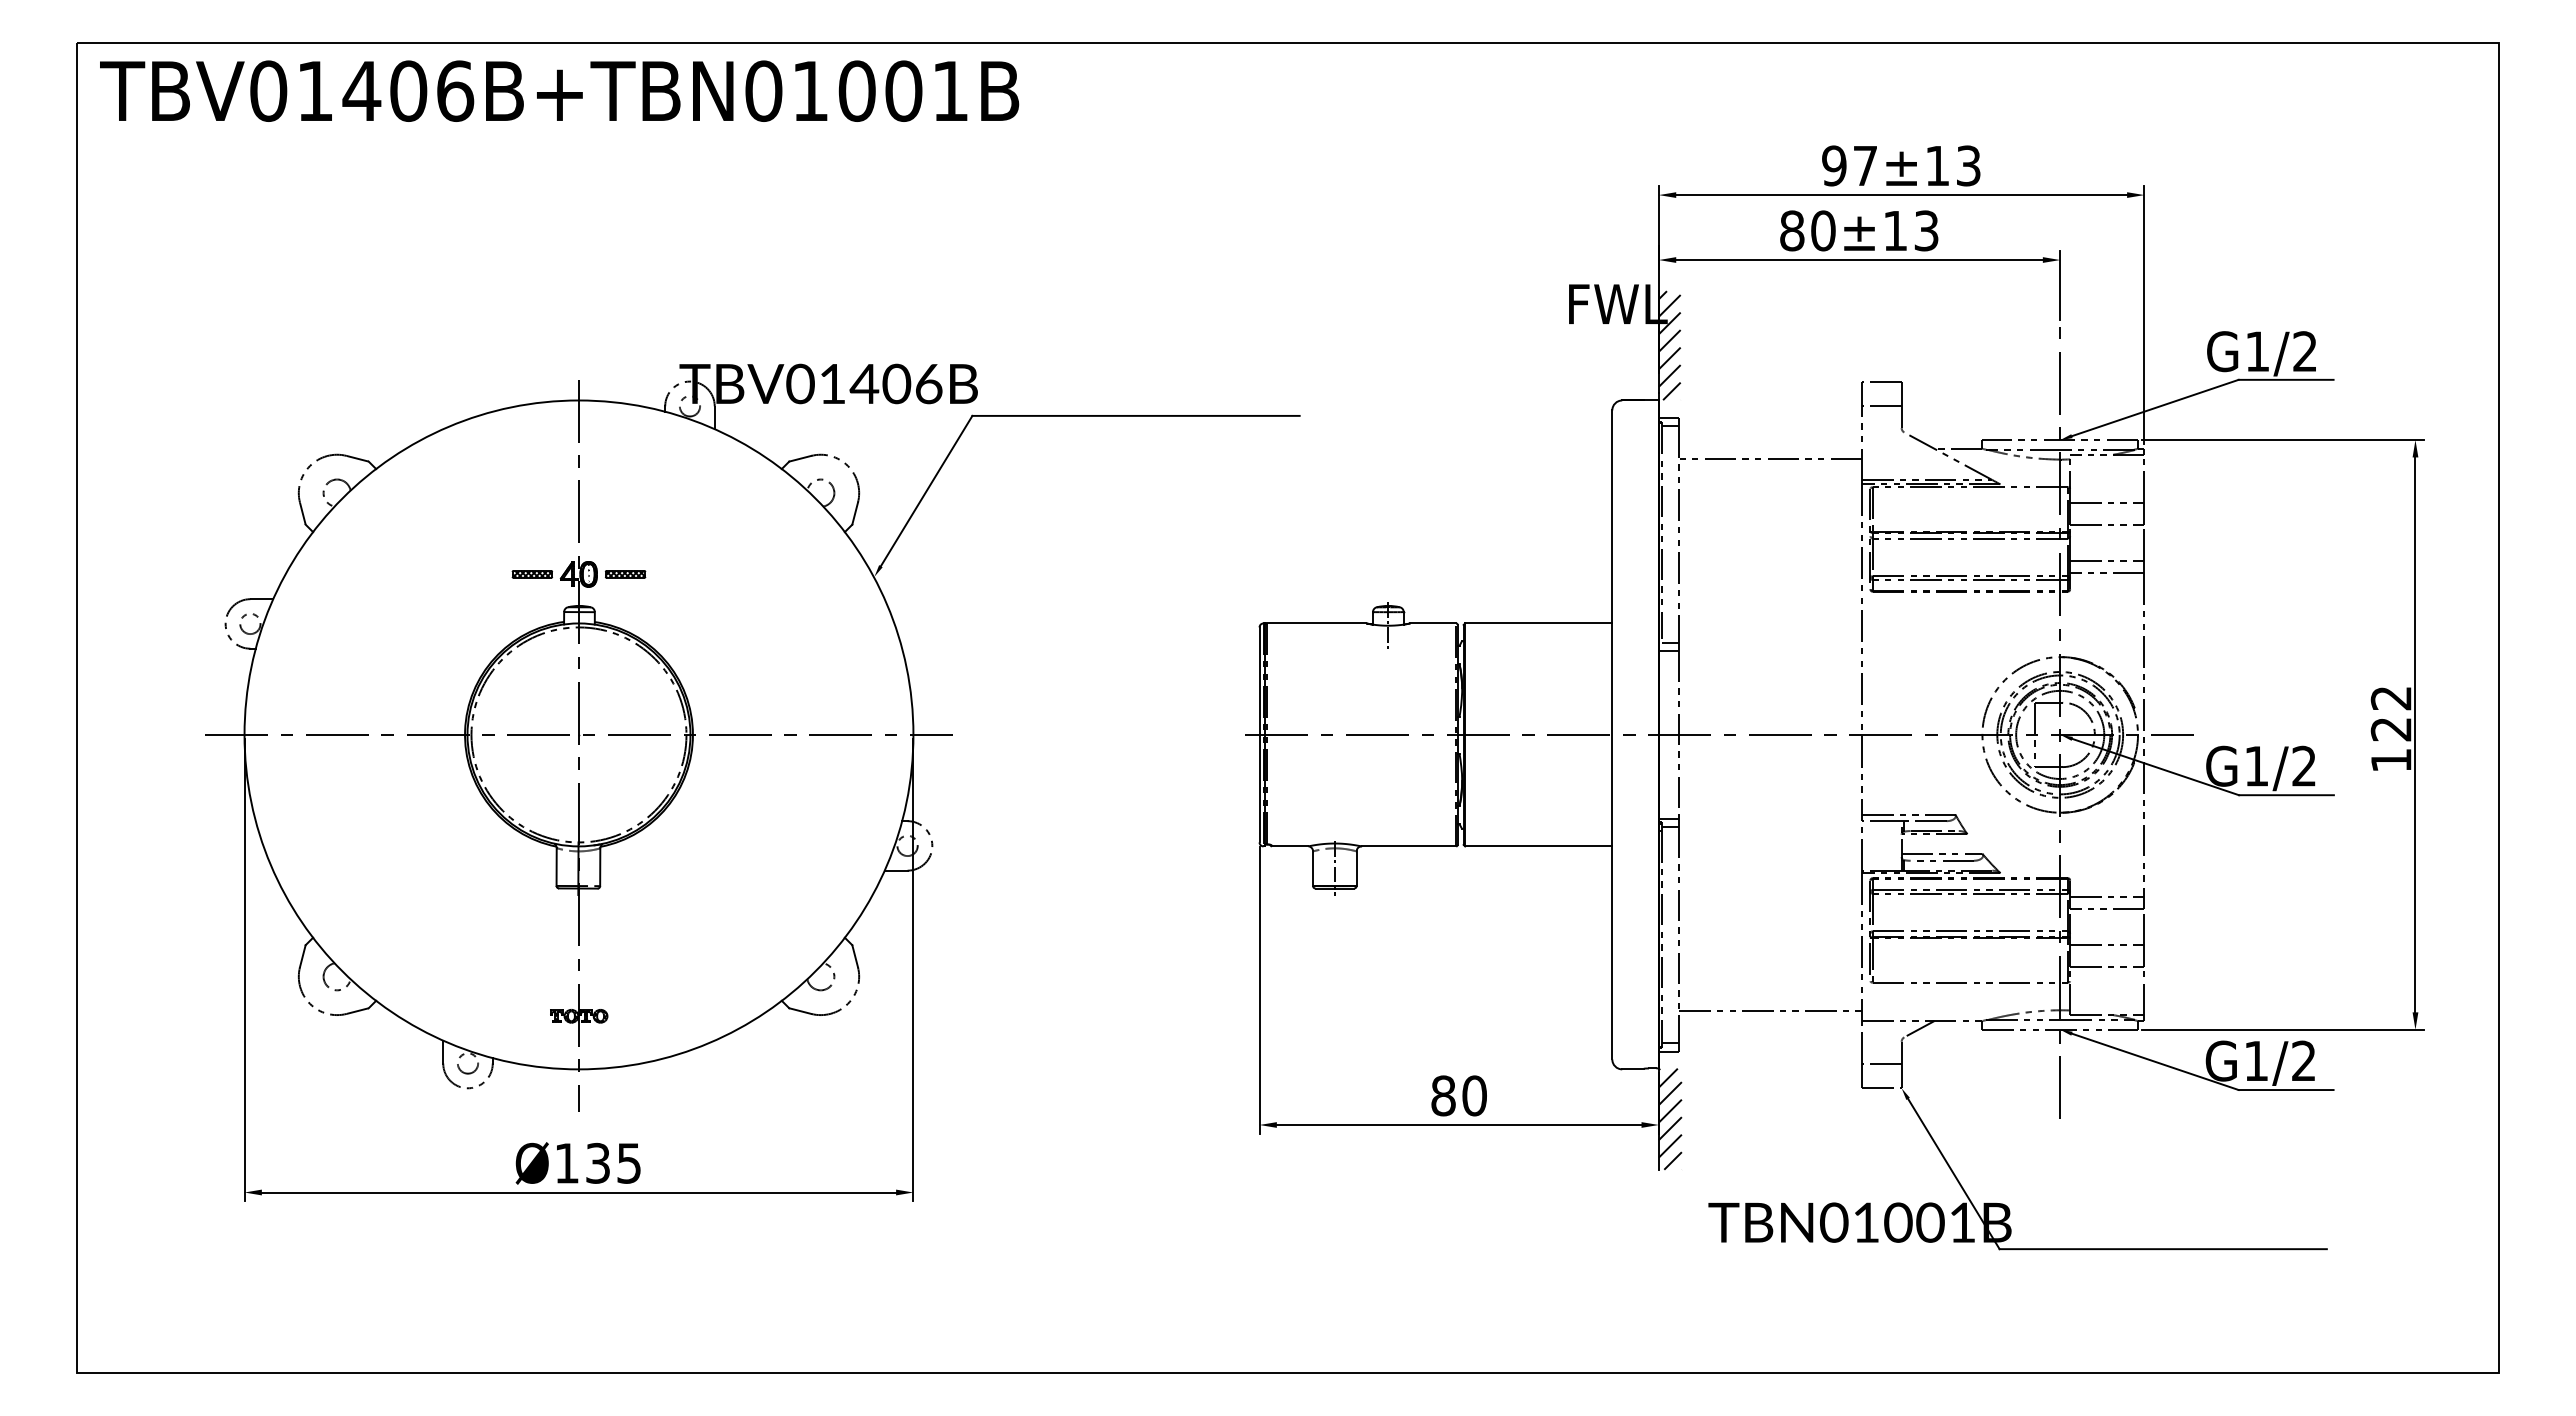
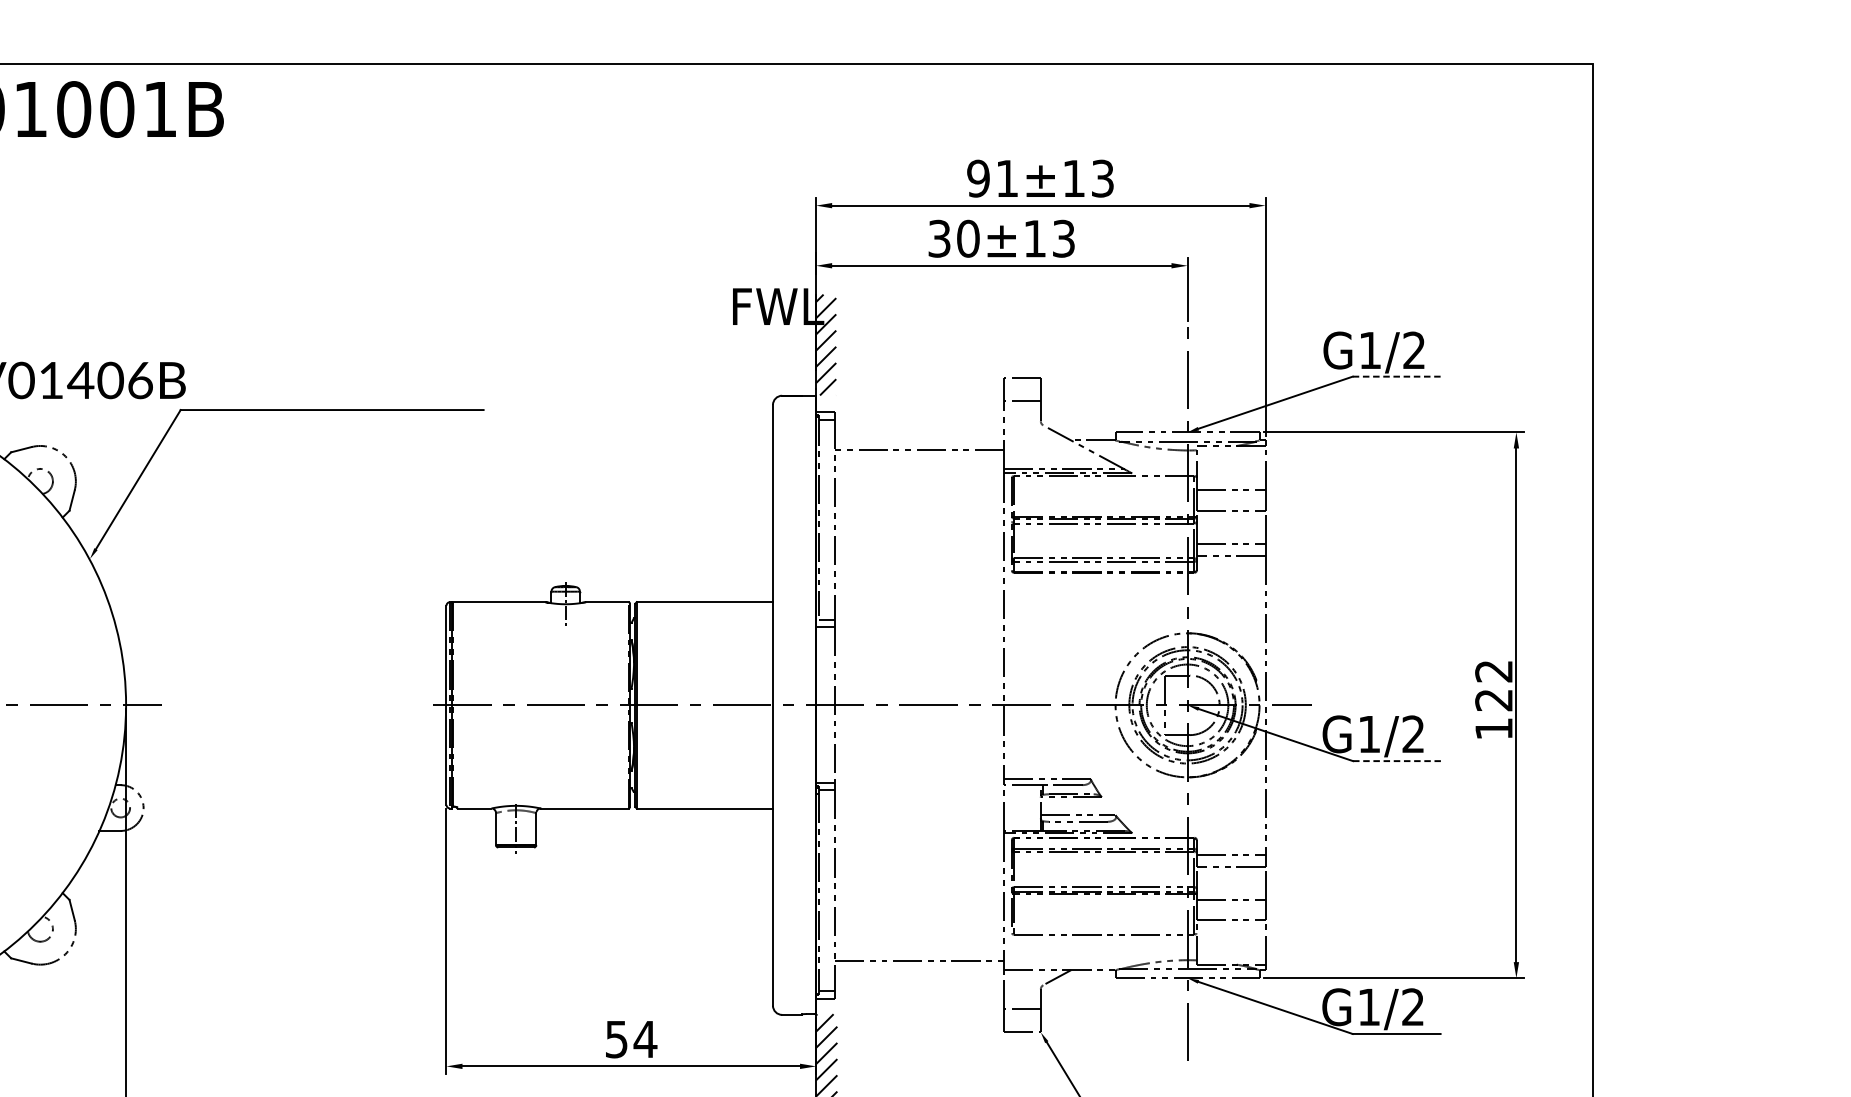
text: (1865, 165) -> (1007, 178), 97±13 -> 91±13
text: (1792, 230) -> (939, 238), 80±13 -> 30±13
line: (2286, 379) -> (1397, 376), solid -> dashed
line: (2286, 795) -> (1397, 761), solid -> dashed
text: (1459, 1095) -> (631, 1039), 80 -> 54

